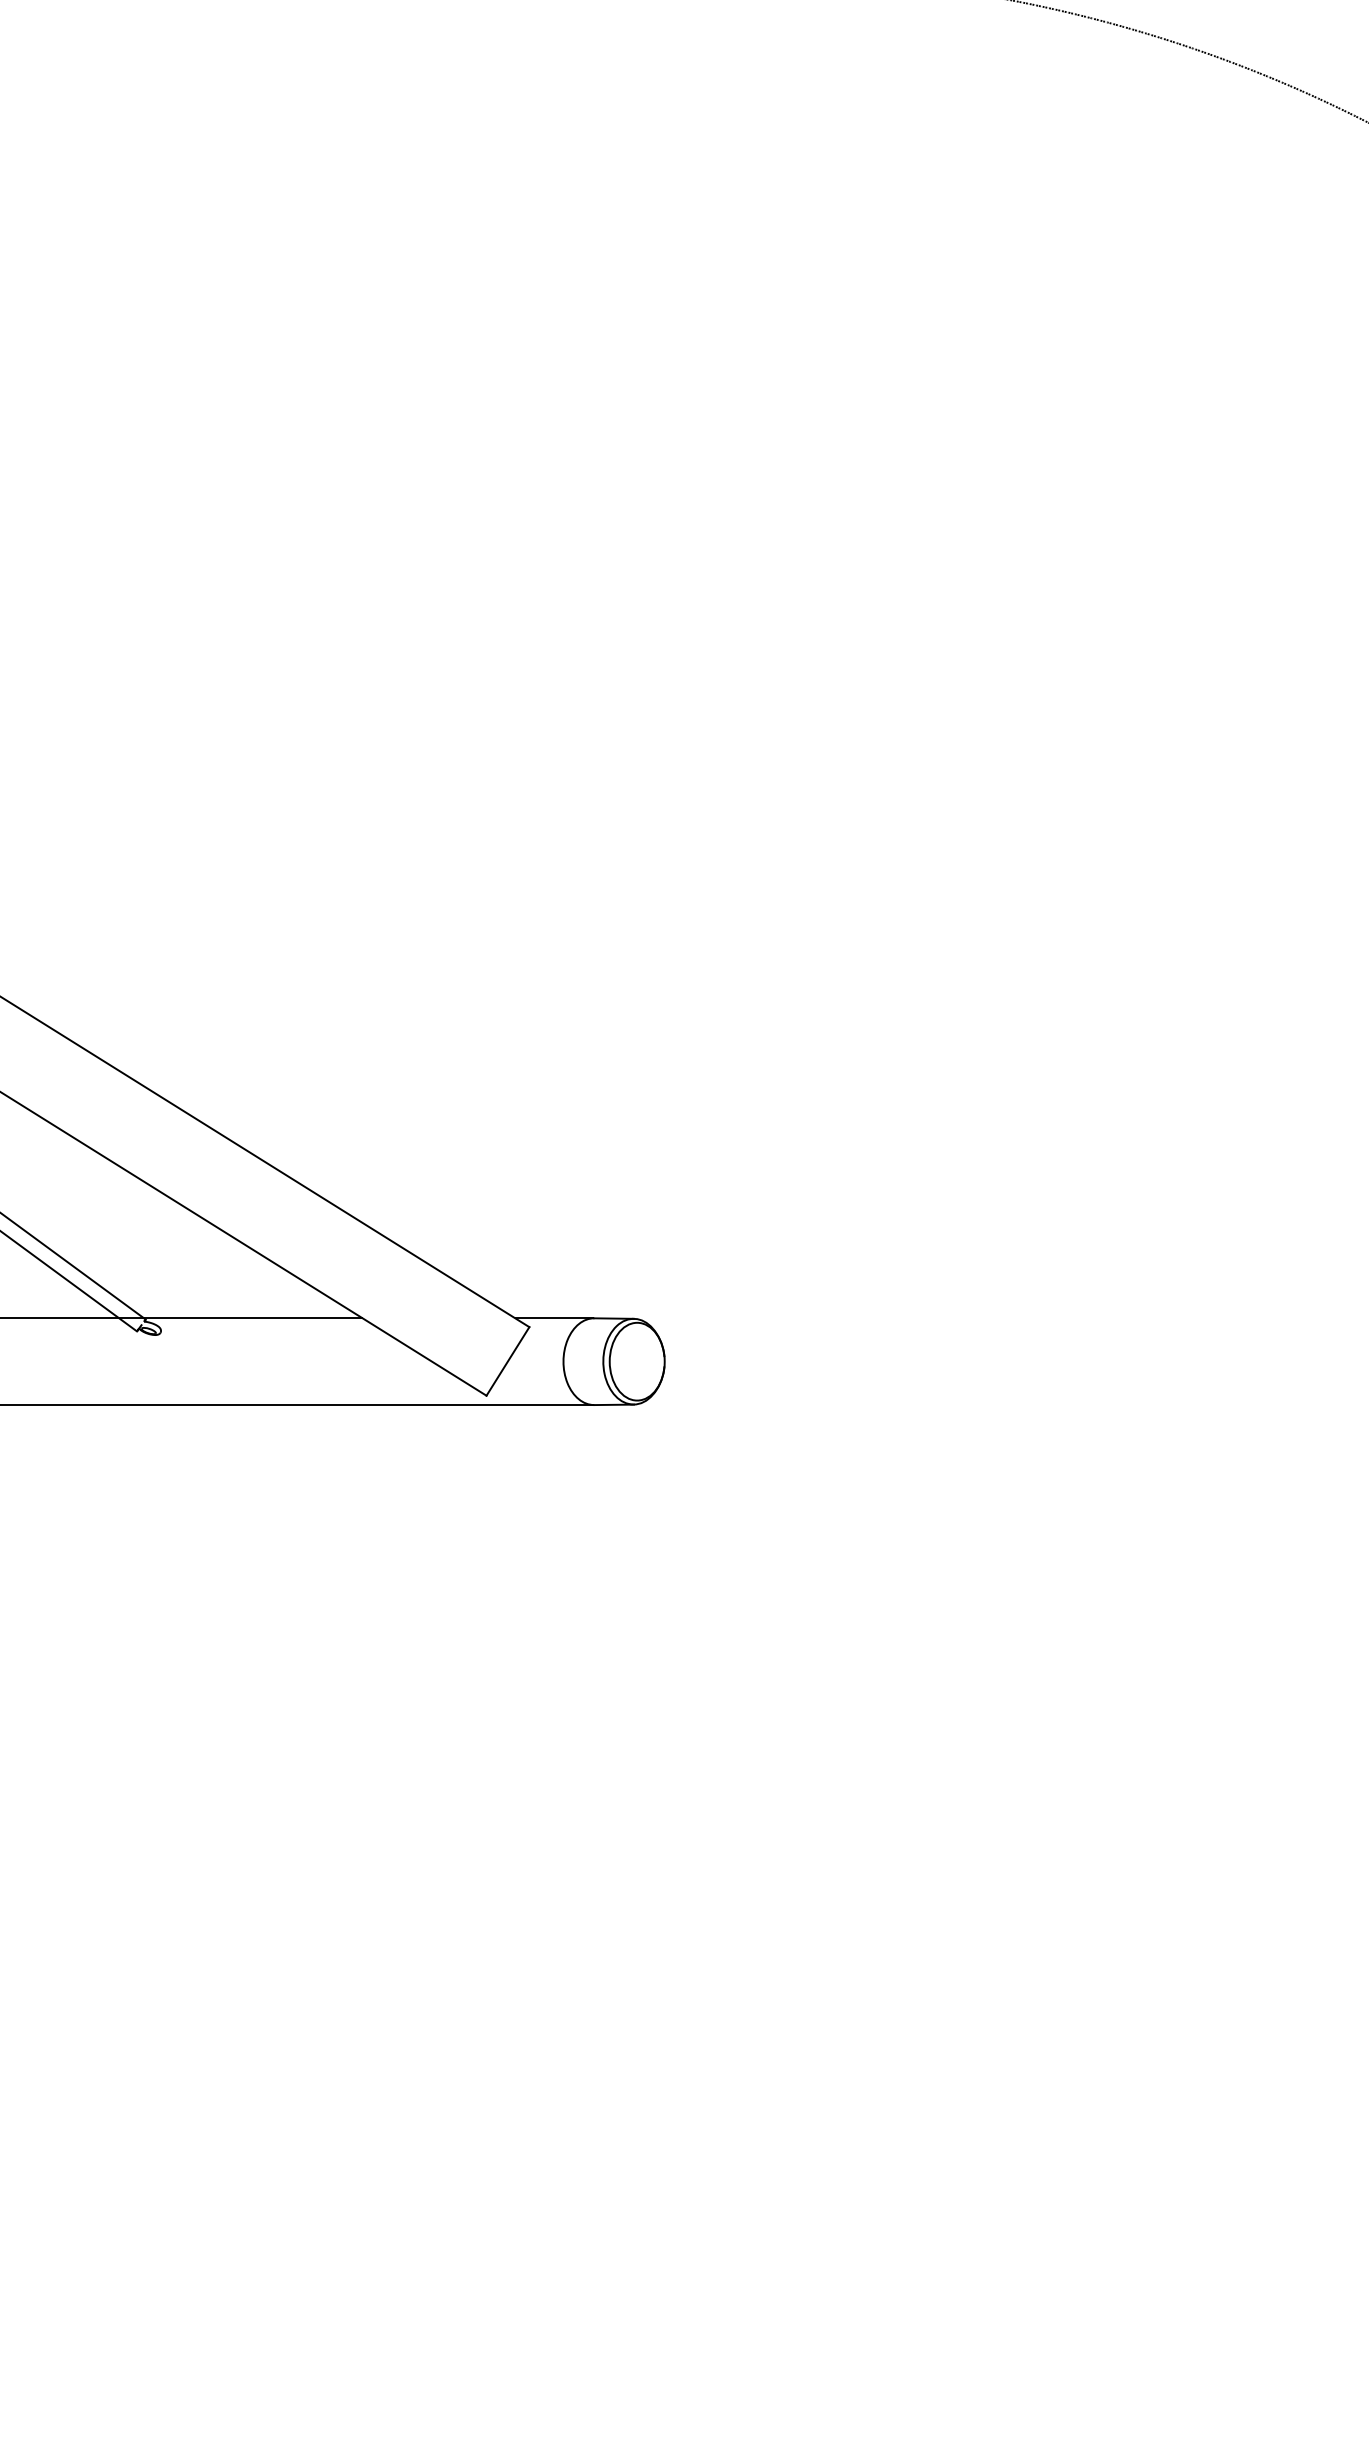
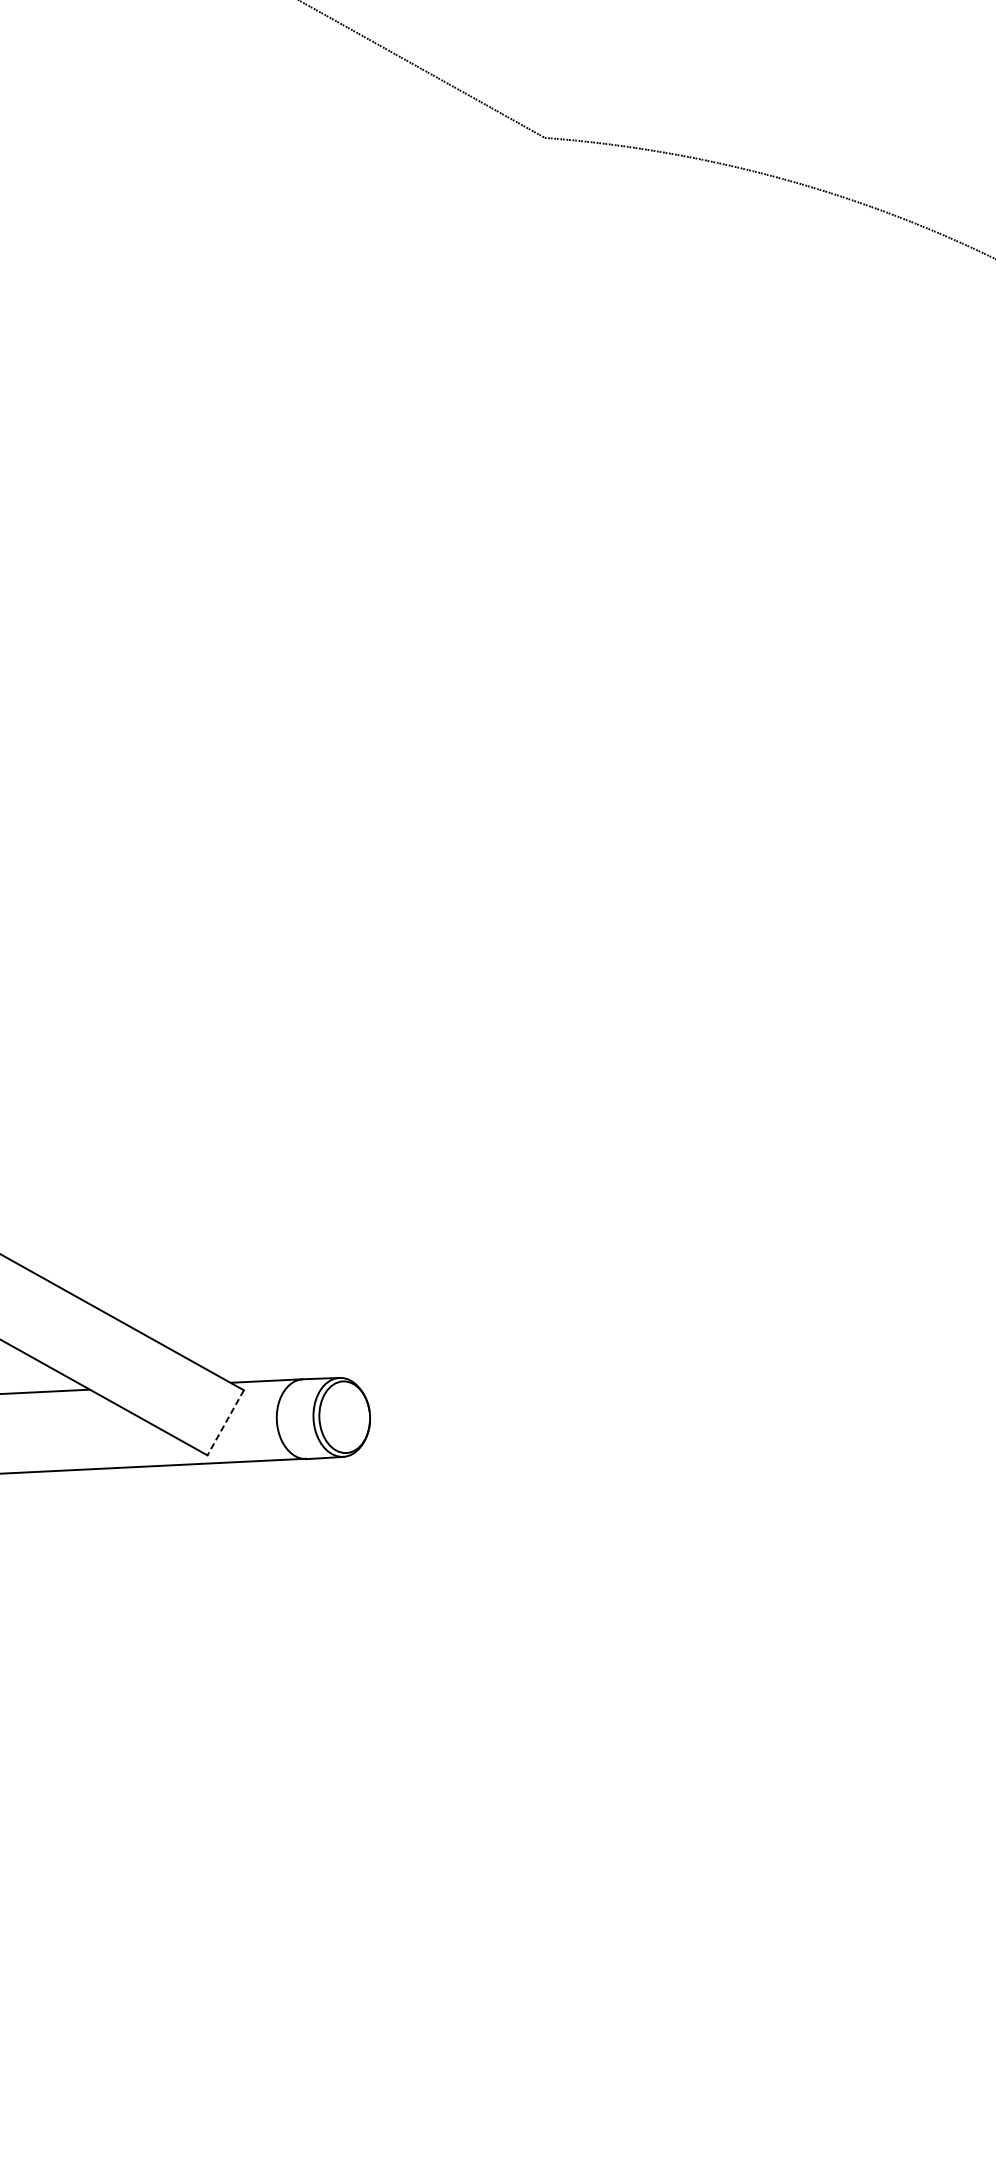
line: (507, 1361) -> (225, 1422), solid -> dashed

